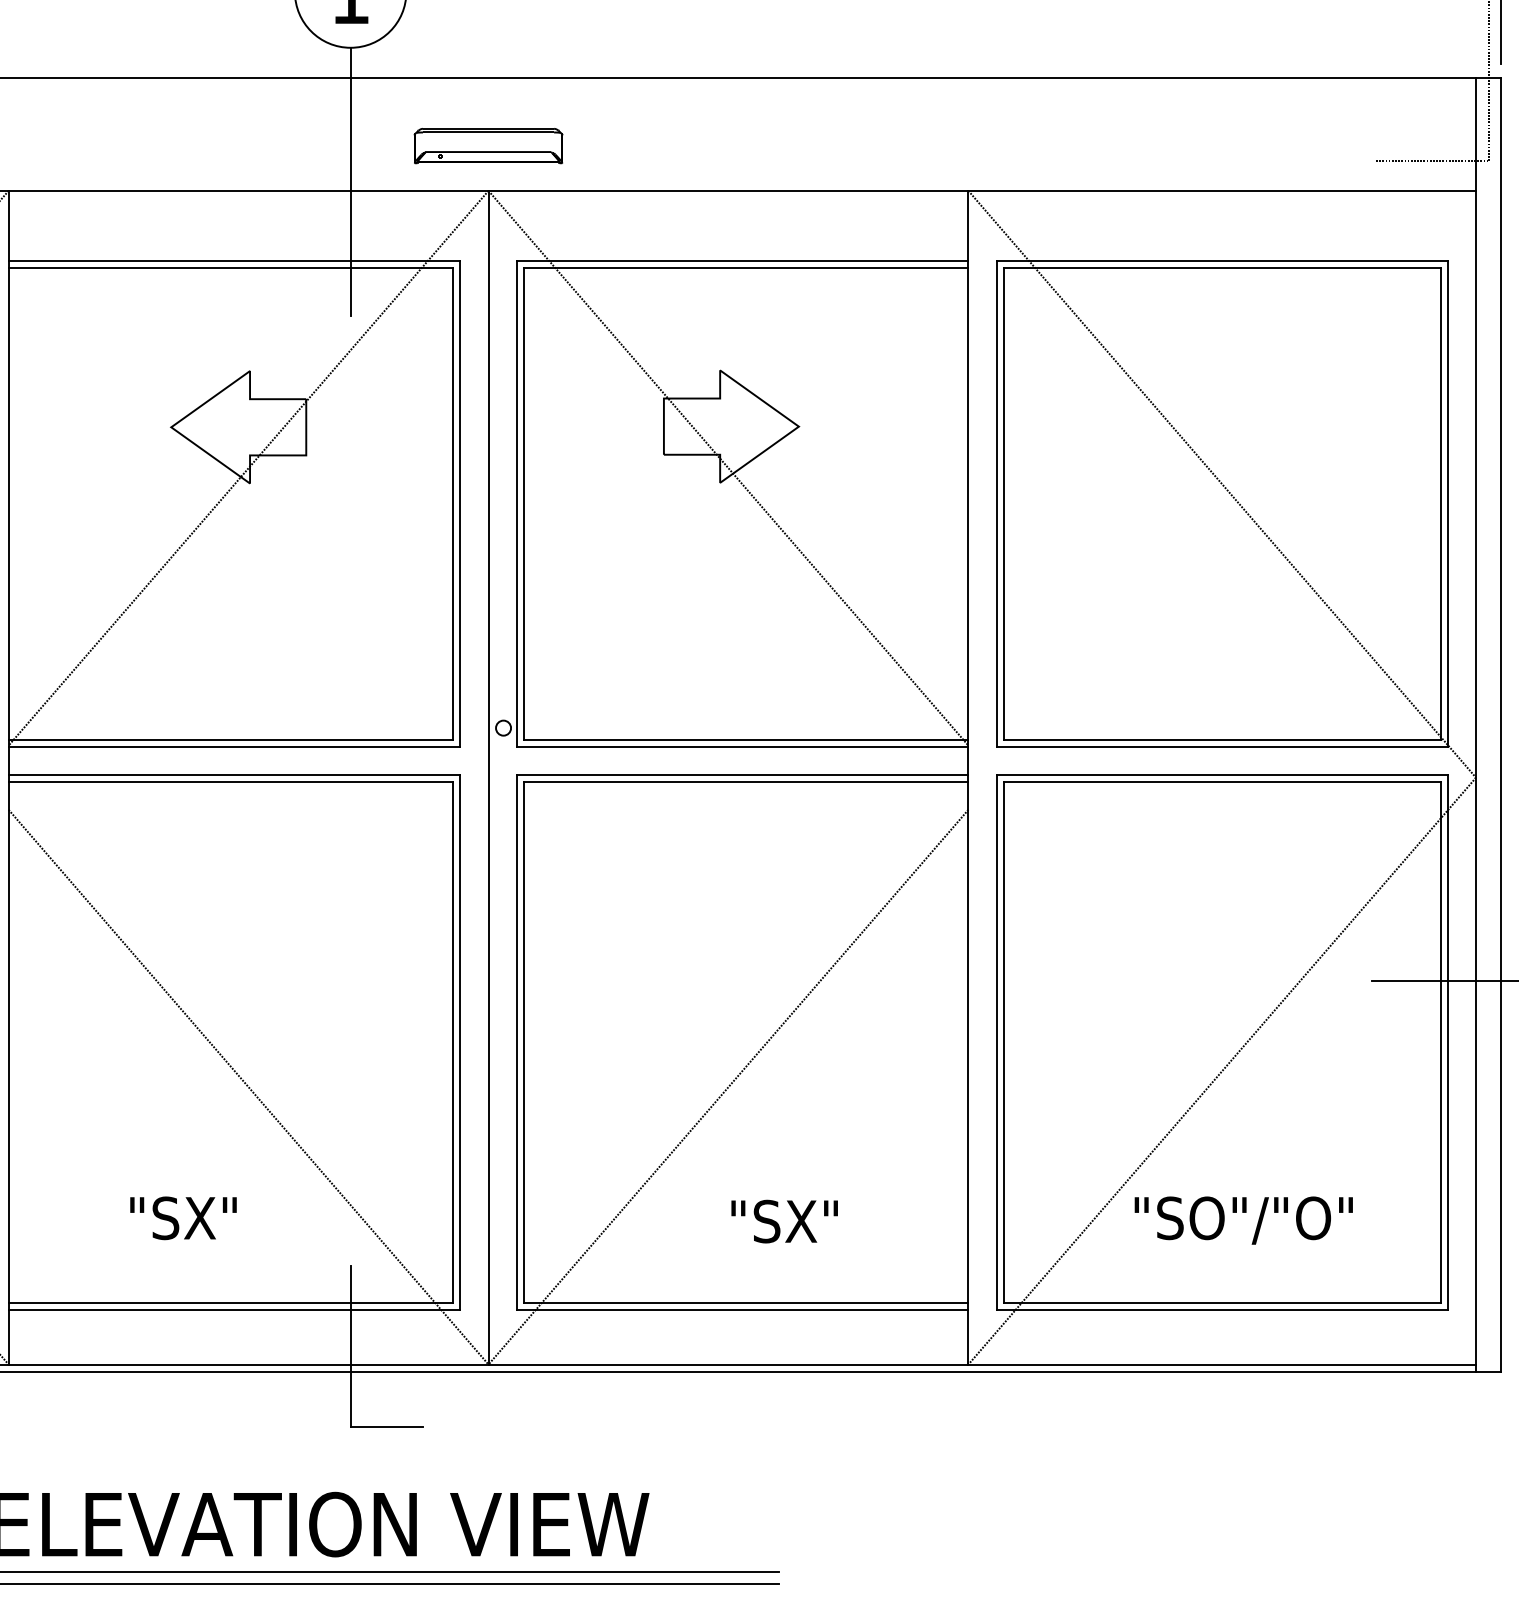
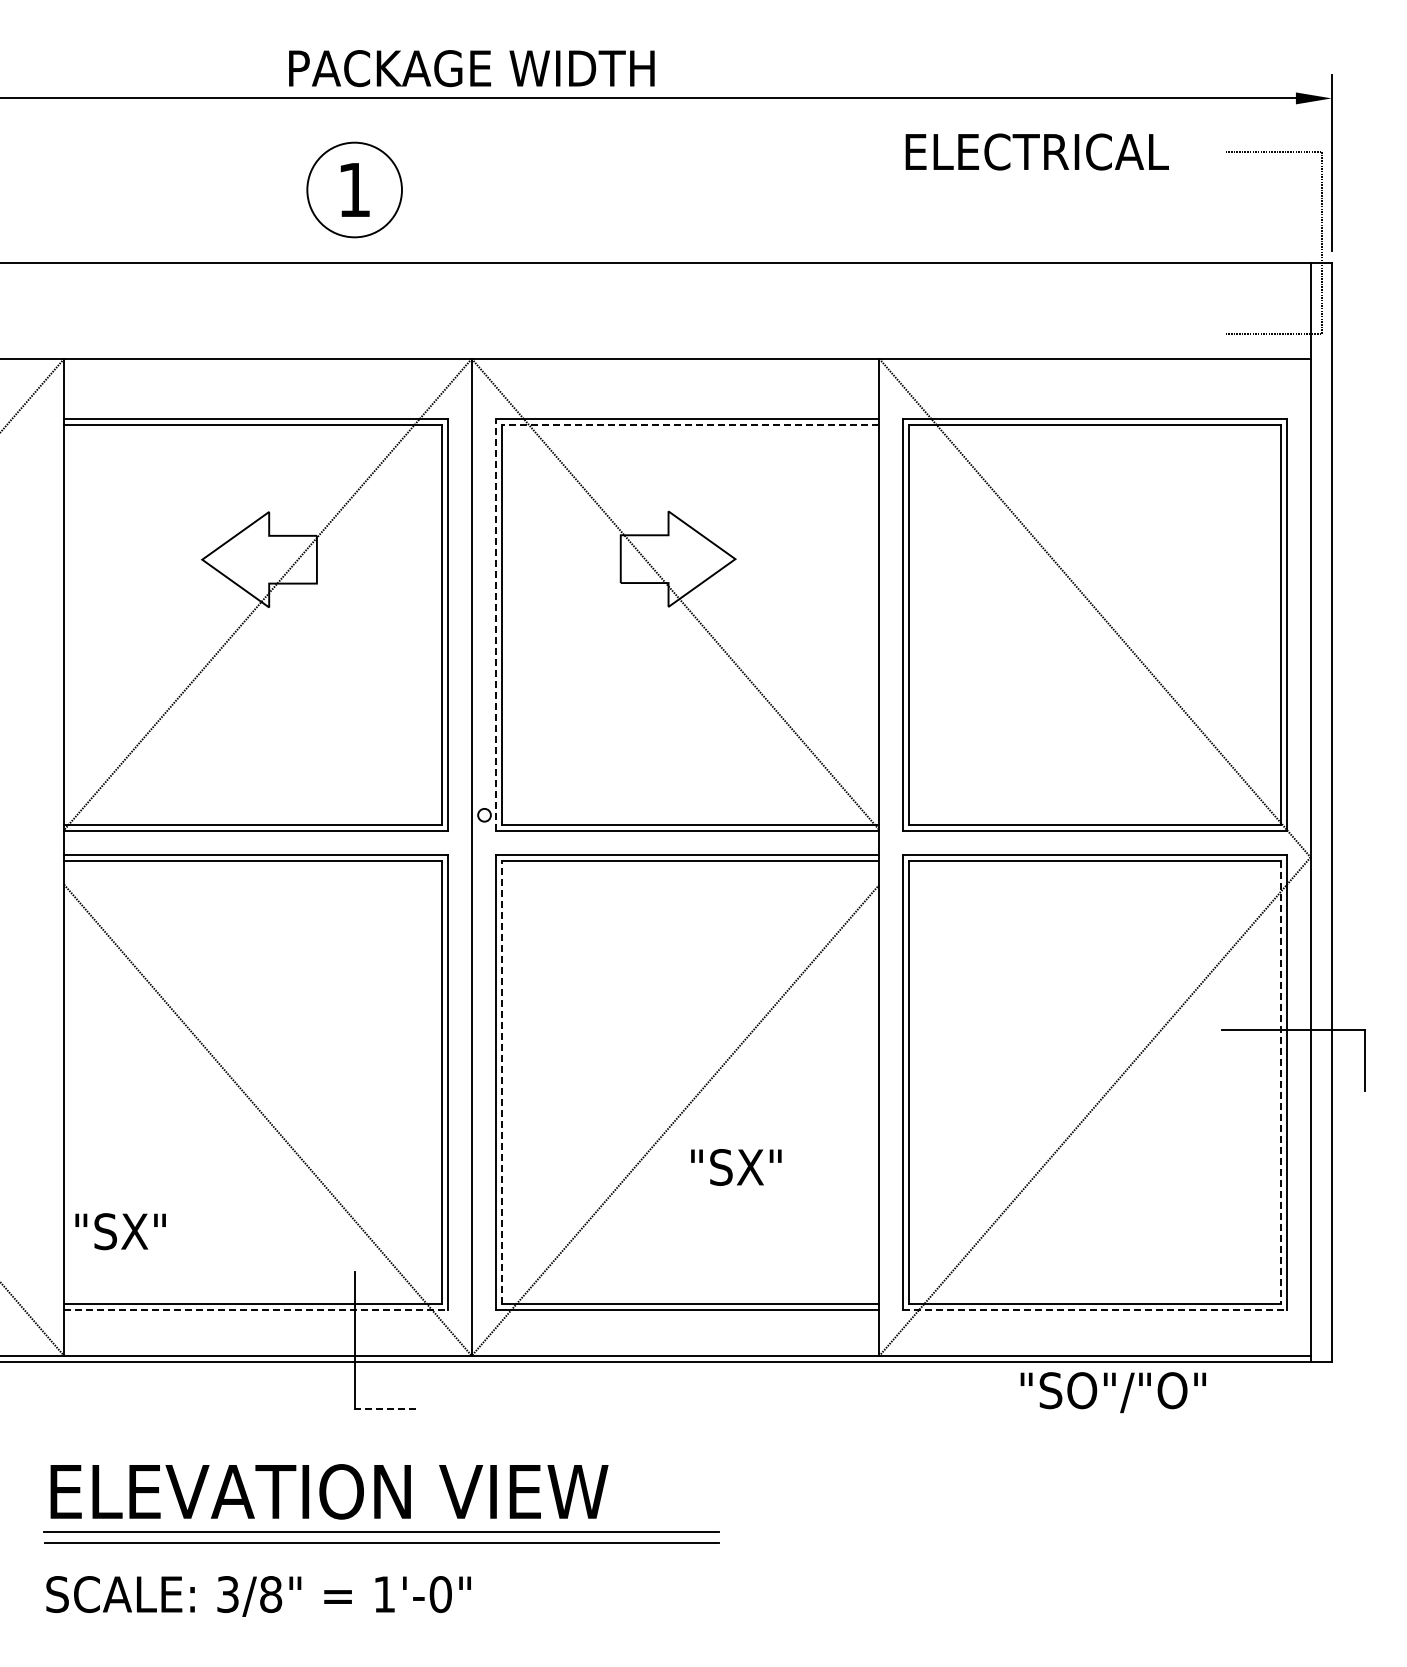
part: (488, 145) -> (471, 320), removed
line: (350, 182) -> (354, 351), removed
line: (746, 268) -> (690, 424), solid -> dashed
line: (516, 503) -> (495, 624), solid -> dashed
line: (523, 1041) -> (501, 1081), solid -> dashed
line: (1440, 1042) -> (1280, 1082), solid -> dashed
text: (183, 1218) -> (120, 1231), moved
text: (1242, 1220) -> (1112, 1392), moved
text: (784, 1221) -> (736, 1167), moved
line: (235, 1309) -> (256, 1309), solid -> dashed
line: (1222, 1309) -> (1095, 1309), solid -> dashed
line: (386, 1426) -> (385, 1408), solid -> dashed

